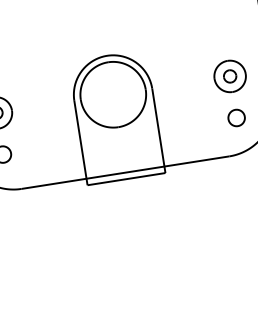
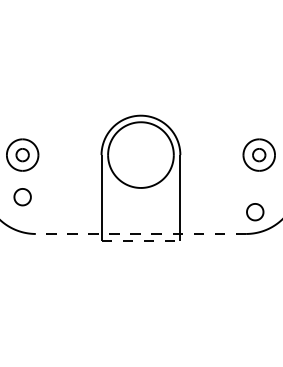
part: (236, 118) -> (255, 212), moved
line: (124, 172) -> (140, 233), solid -> dashed
line: (127, 179) -> (141, 240), solid -> dashed

